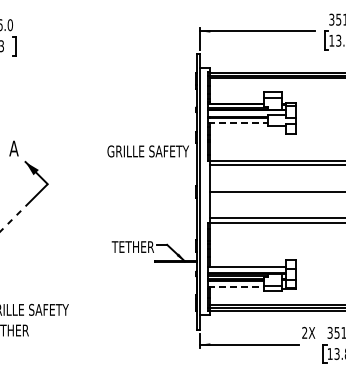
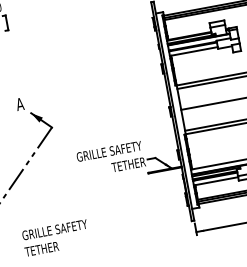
line: (238, 123) -> (194, 51), dashed -> solid
text: (147, 151) -> (108, 151), moved
line: (235, 287) -> (215, 181), dashed -> solid

